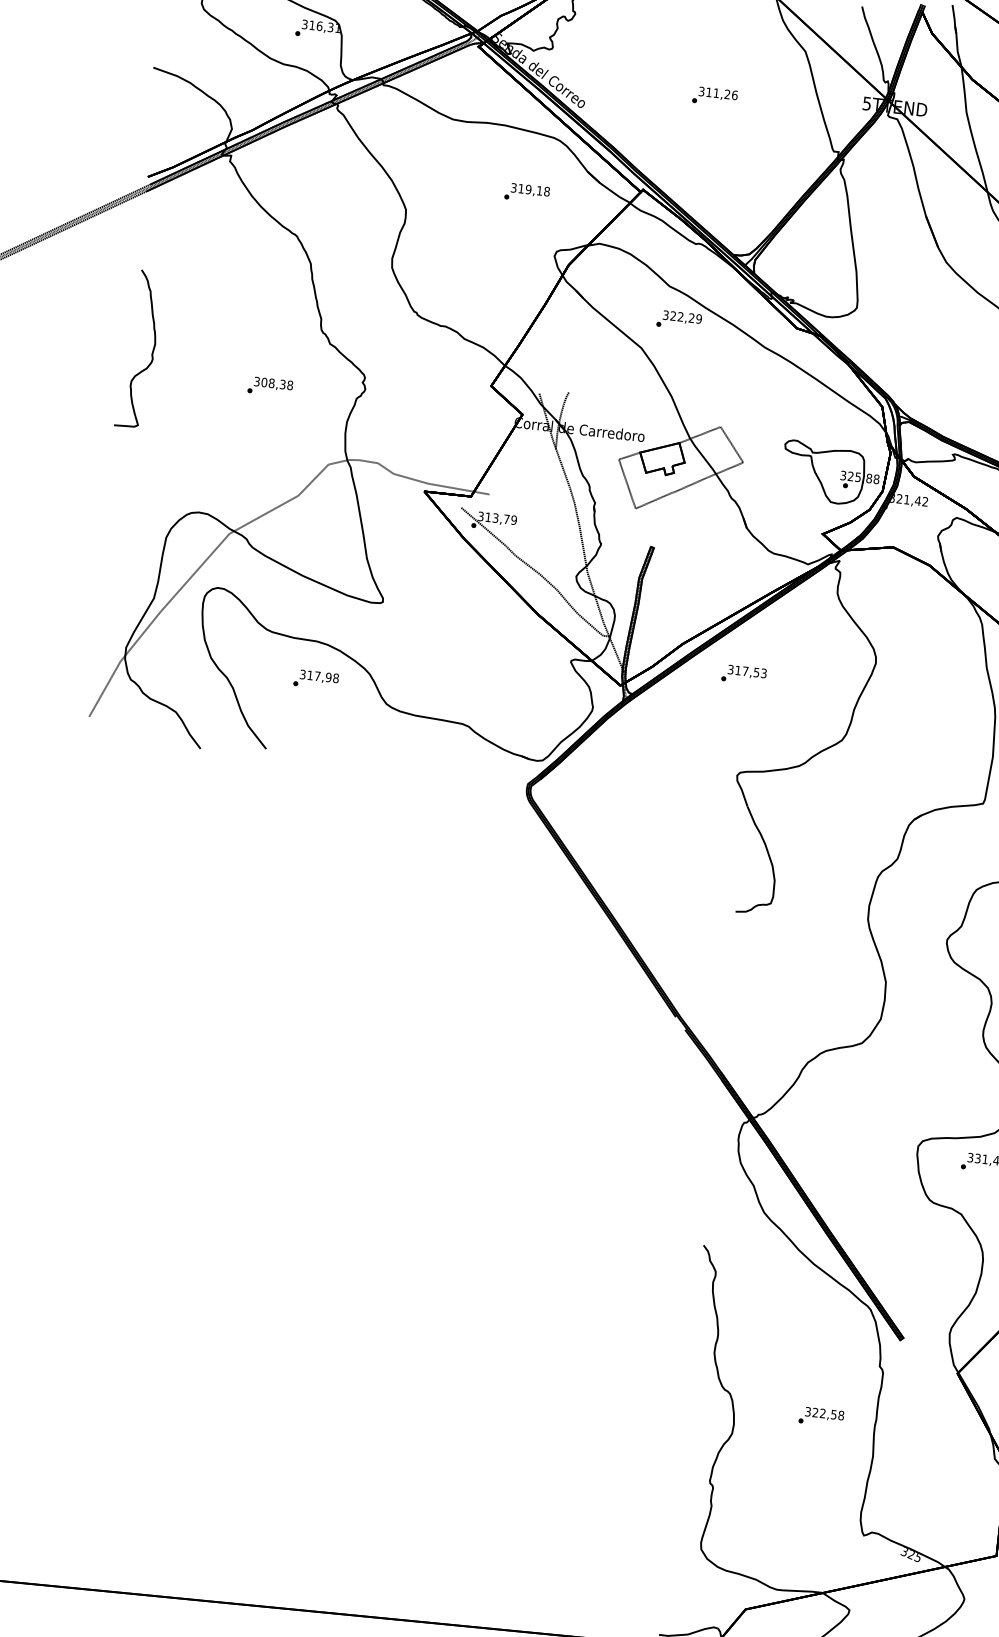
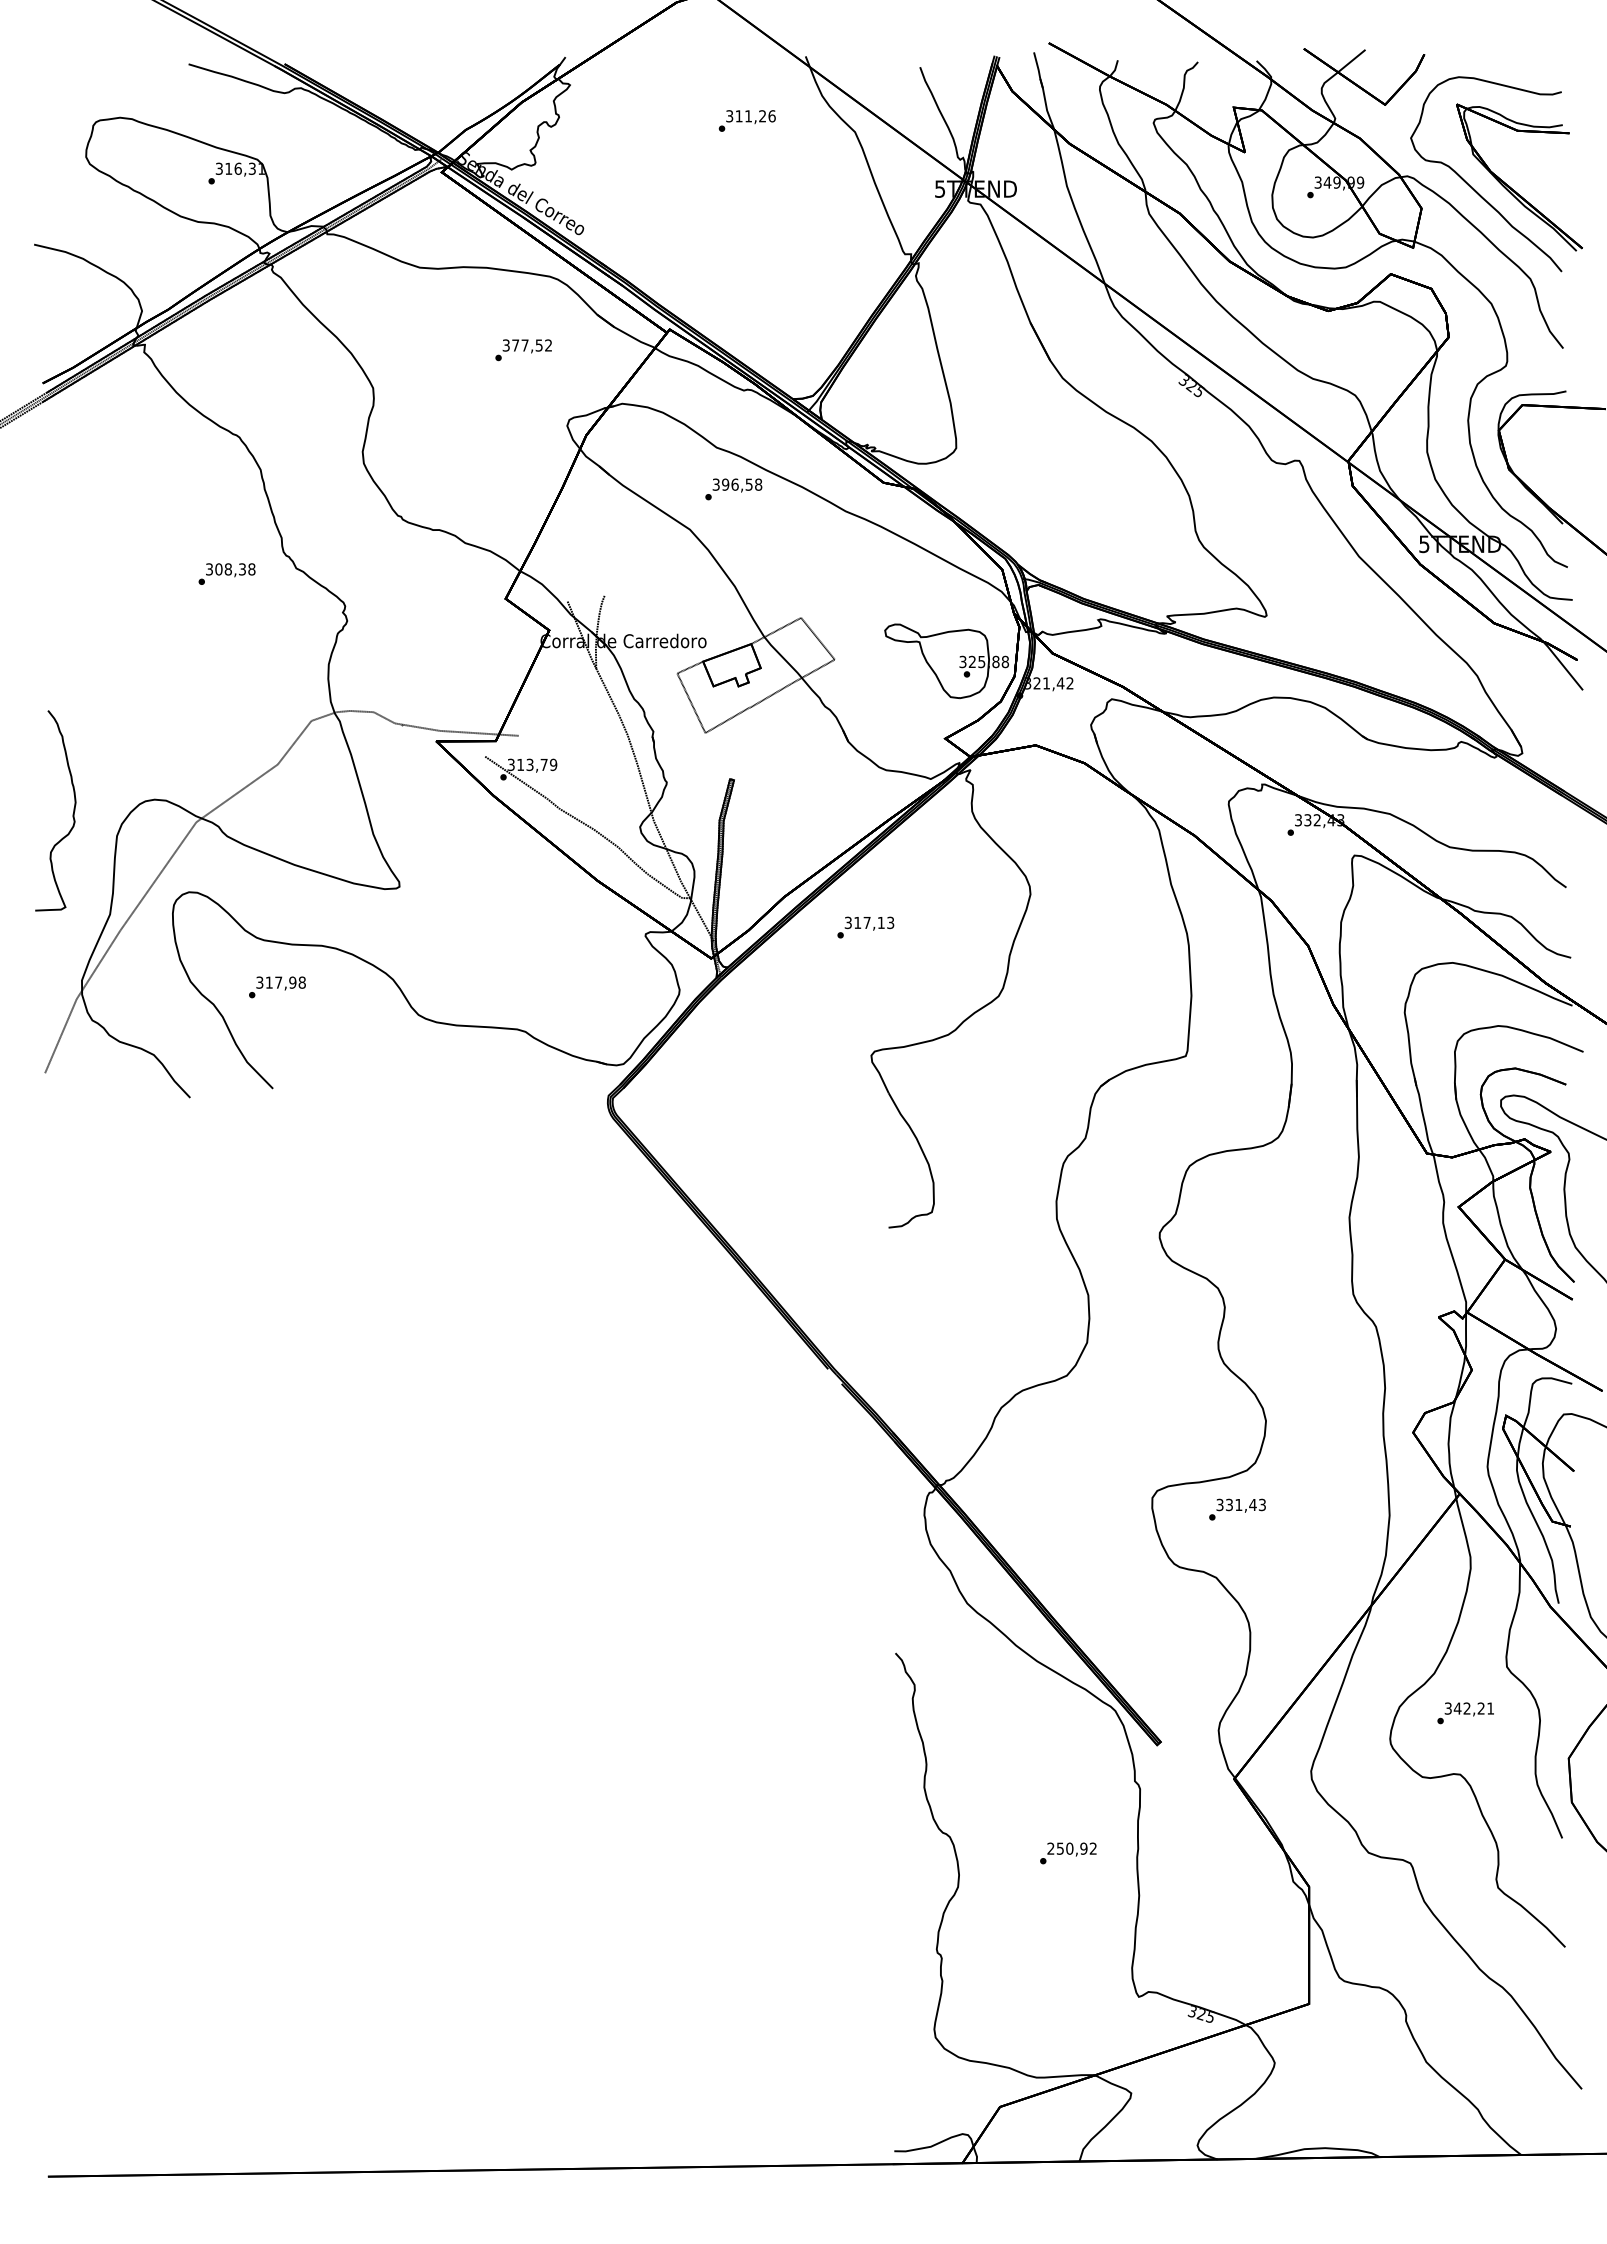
text: (714, 96) -> (746, 120), moved
text: (534, 190) -> (532, 345), 319,18 -> 377,52
text: (686, 317) -> (742, 484), 322,29 -> 396,58
curve: (151, 353) -> (72, 814), moved
text: (269, 386) -> (226, 573), moved
text: (755, 673) -> (880, 923), 317,53 -> 317,13
text: (316, 679) -> (277, 987), moved
text: (824, 1413) -> (1071, 1848), 322,58 -> 250,92

